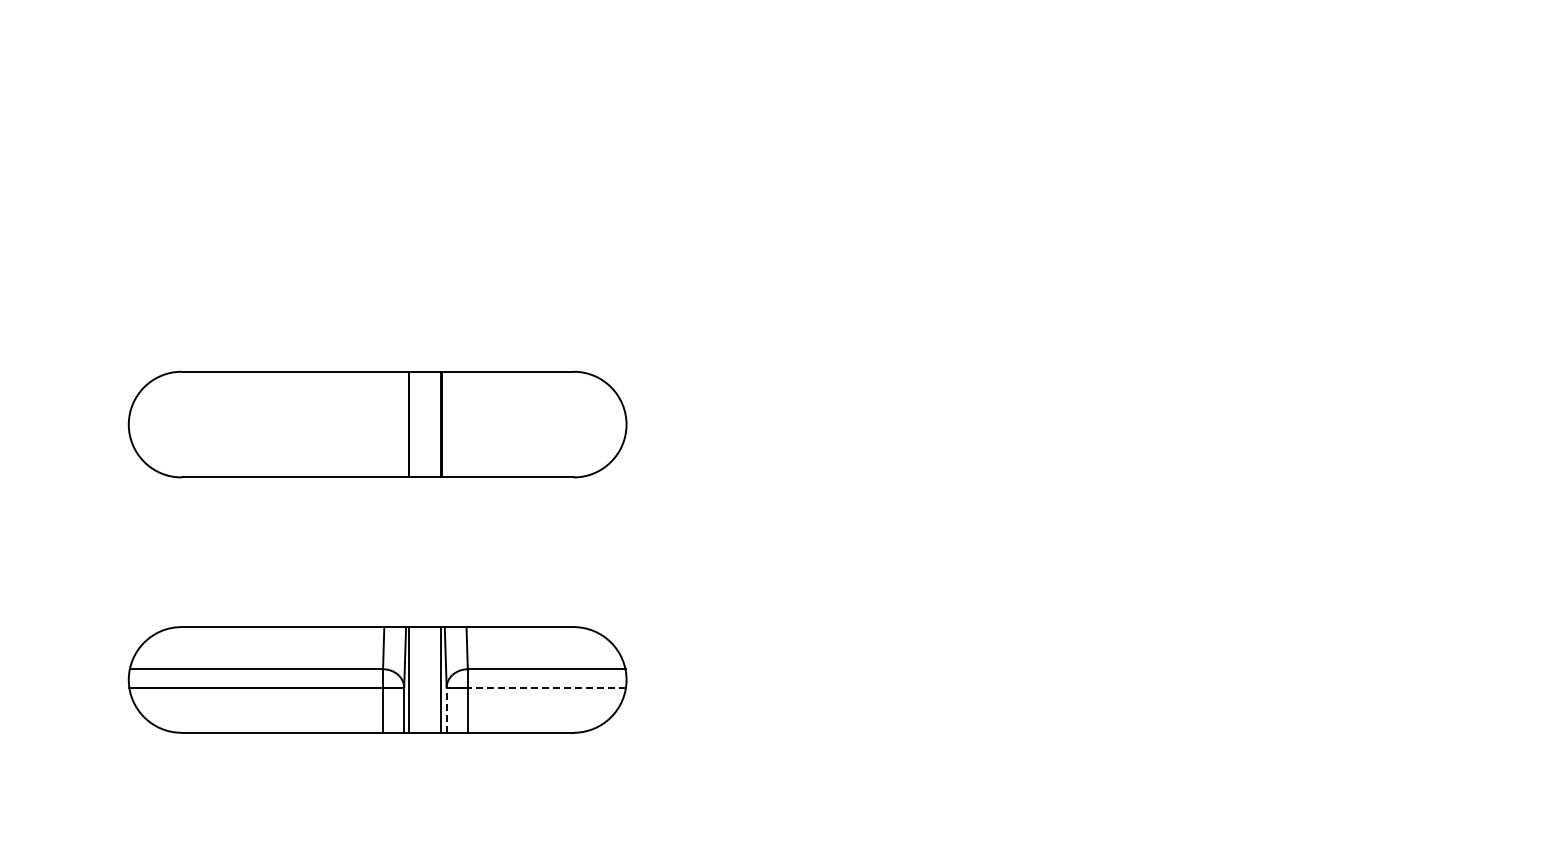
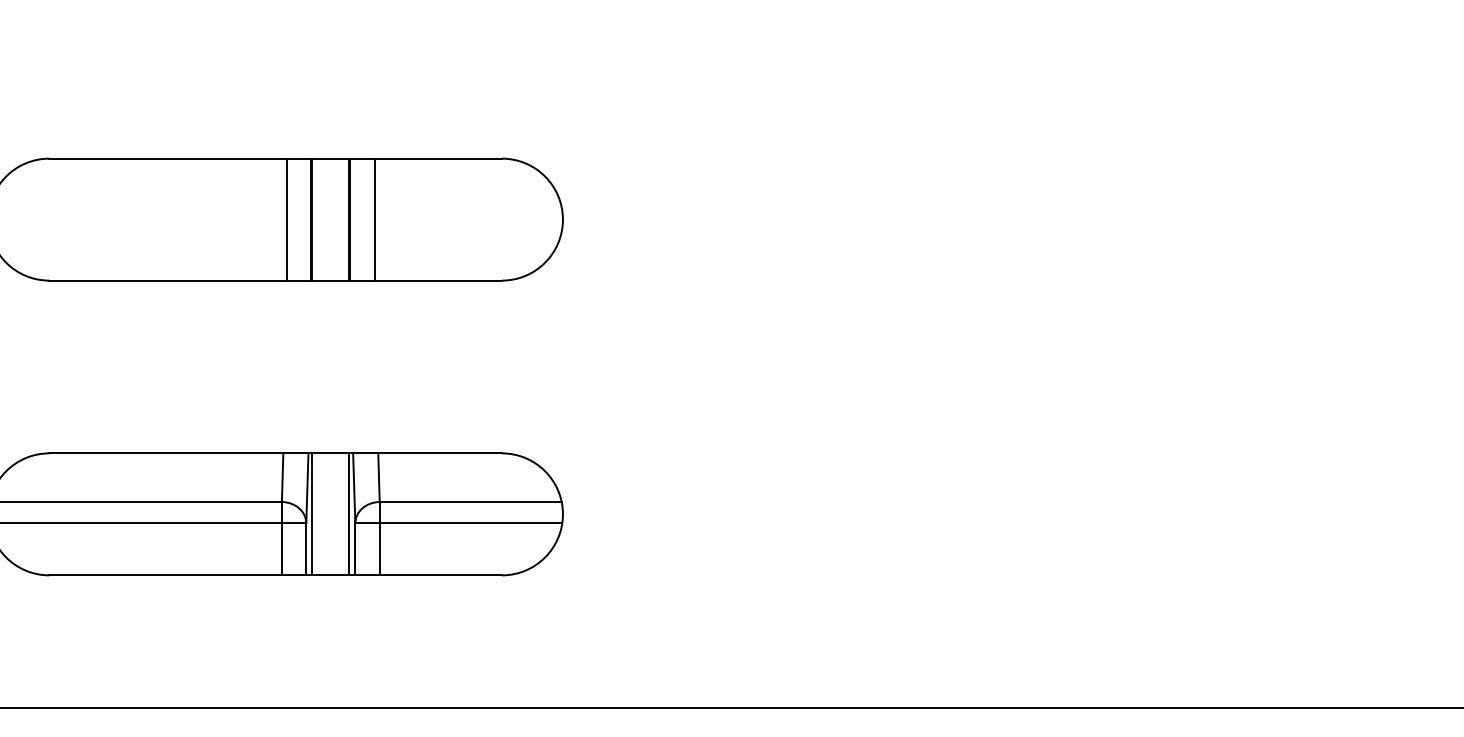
line: (387, 424) -> (287, 219), added
line: (463, 424) -> (374, 219), added
line: (546, 687) -> (470, 523), dashed -> solid
line: (446, 710) -> (355, 549), dashed -> solid

